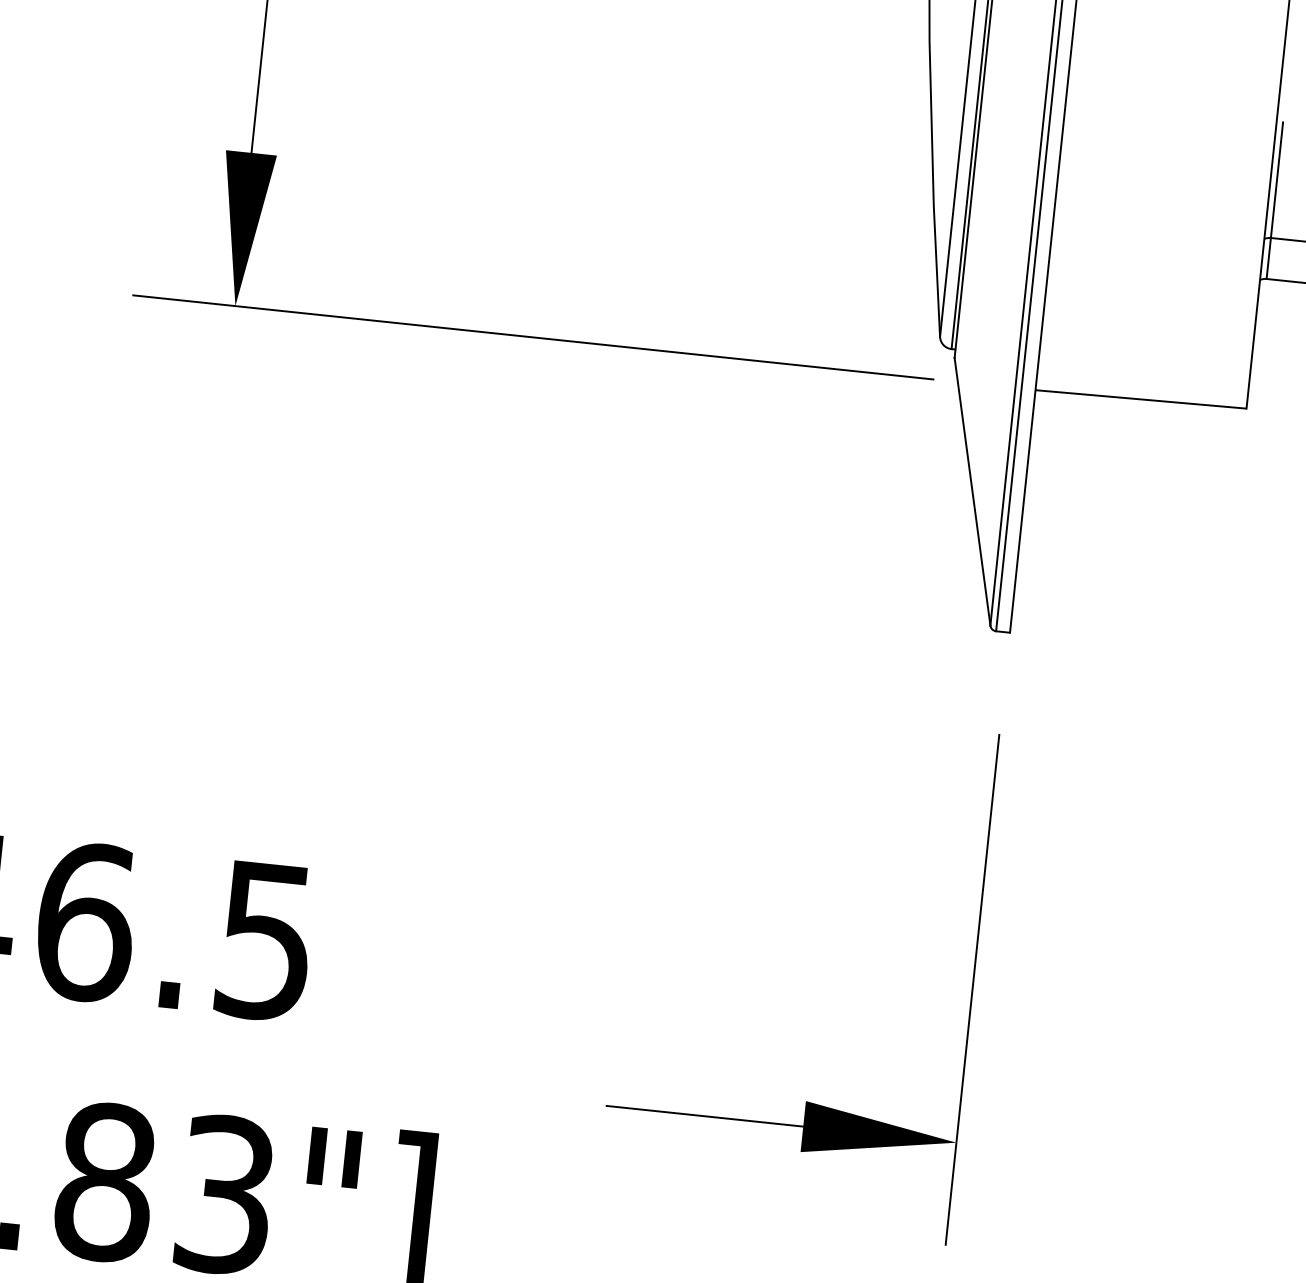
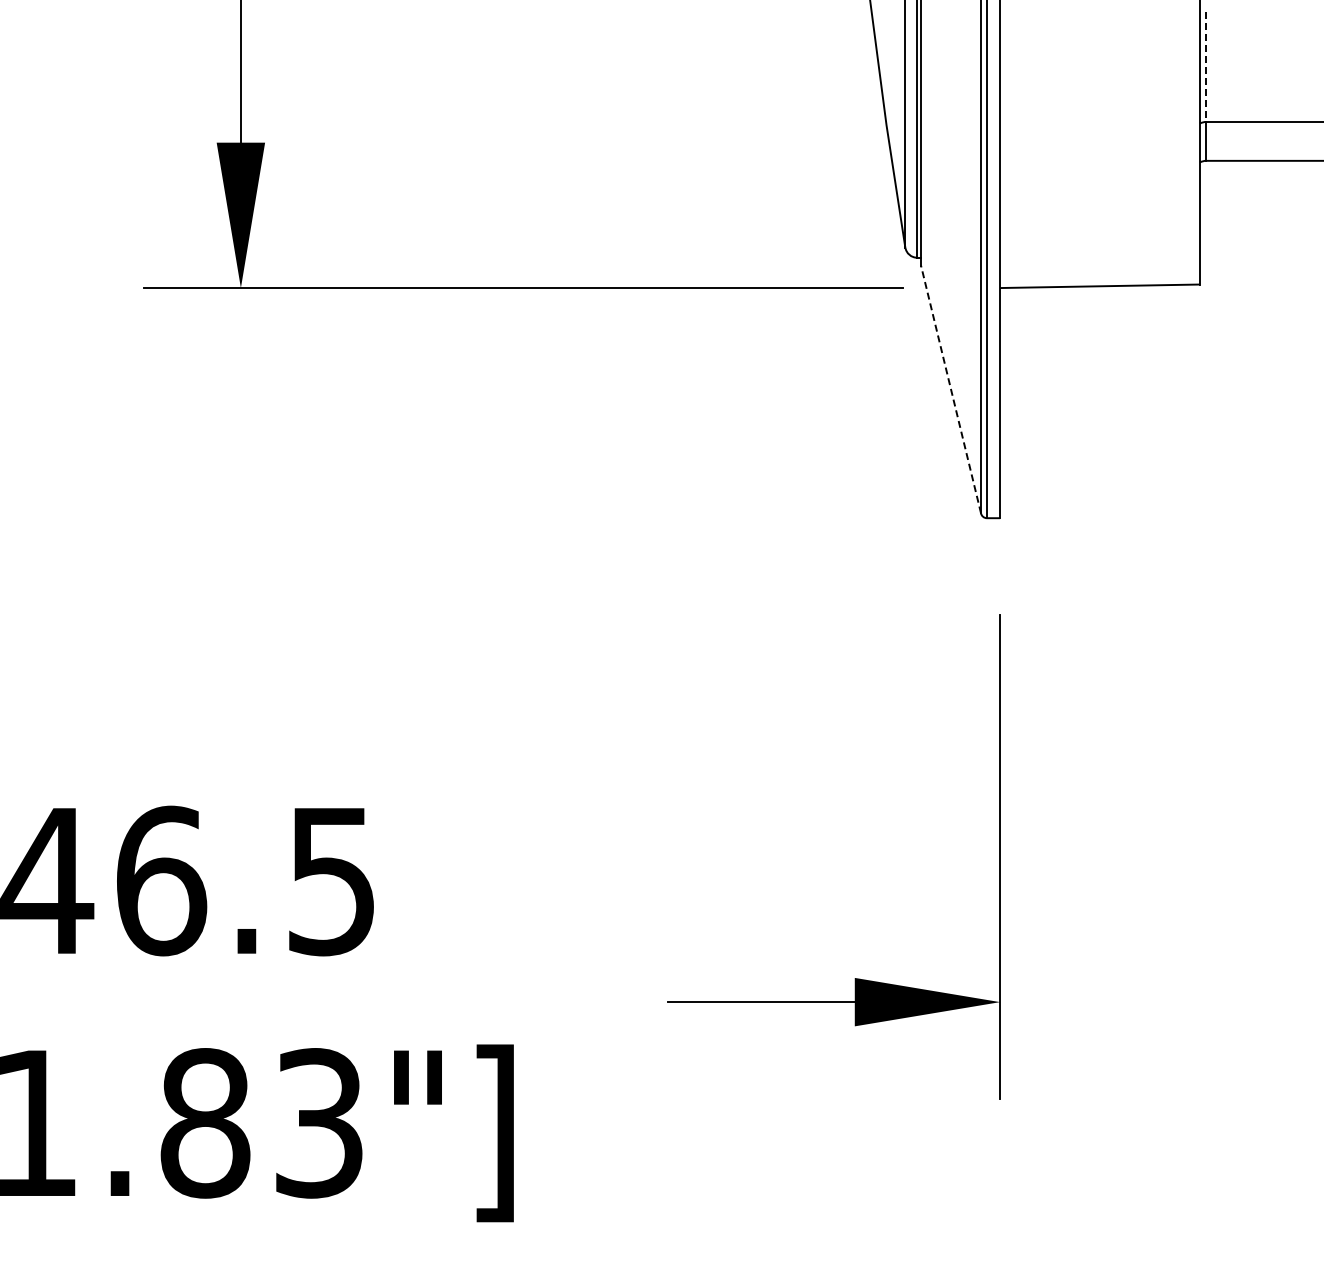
line: (1277, 180) -> (1206, 67), solid -> dashed
line: (971, 491) -> (950, 389), solid -> dashed

